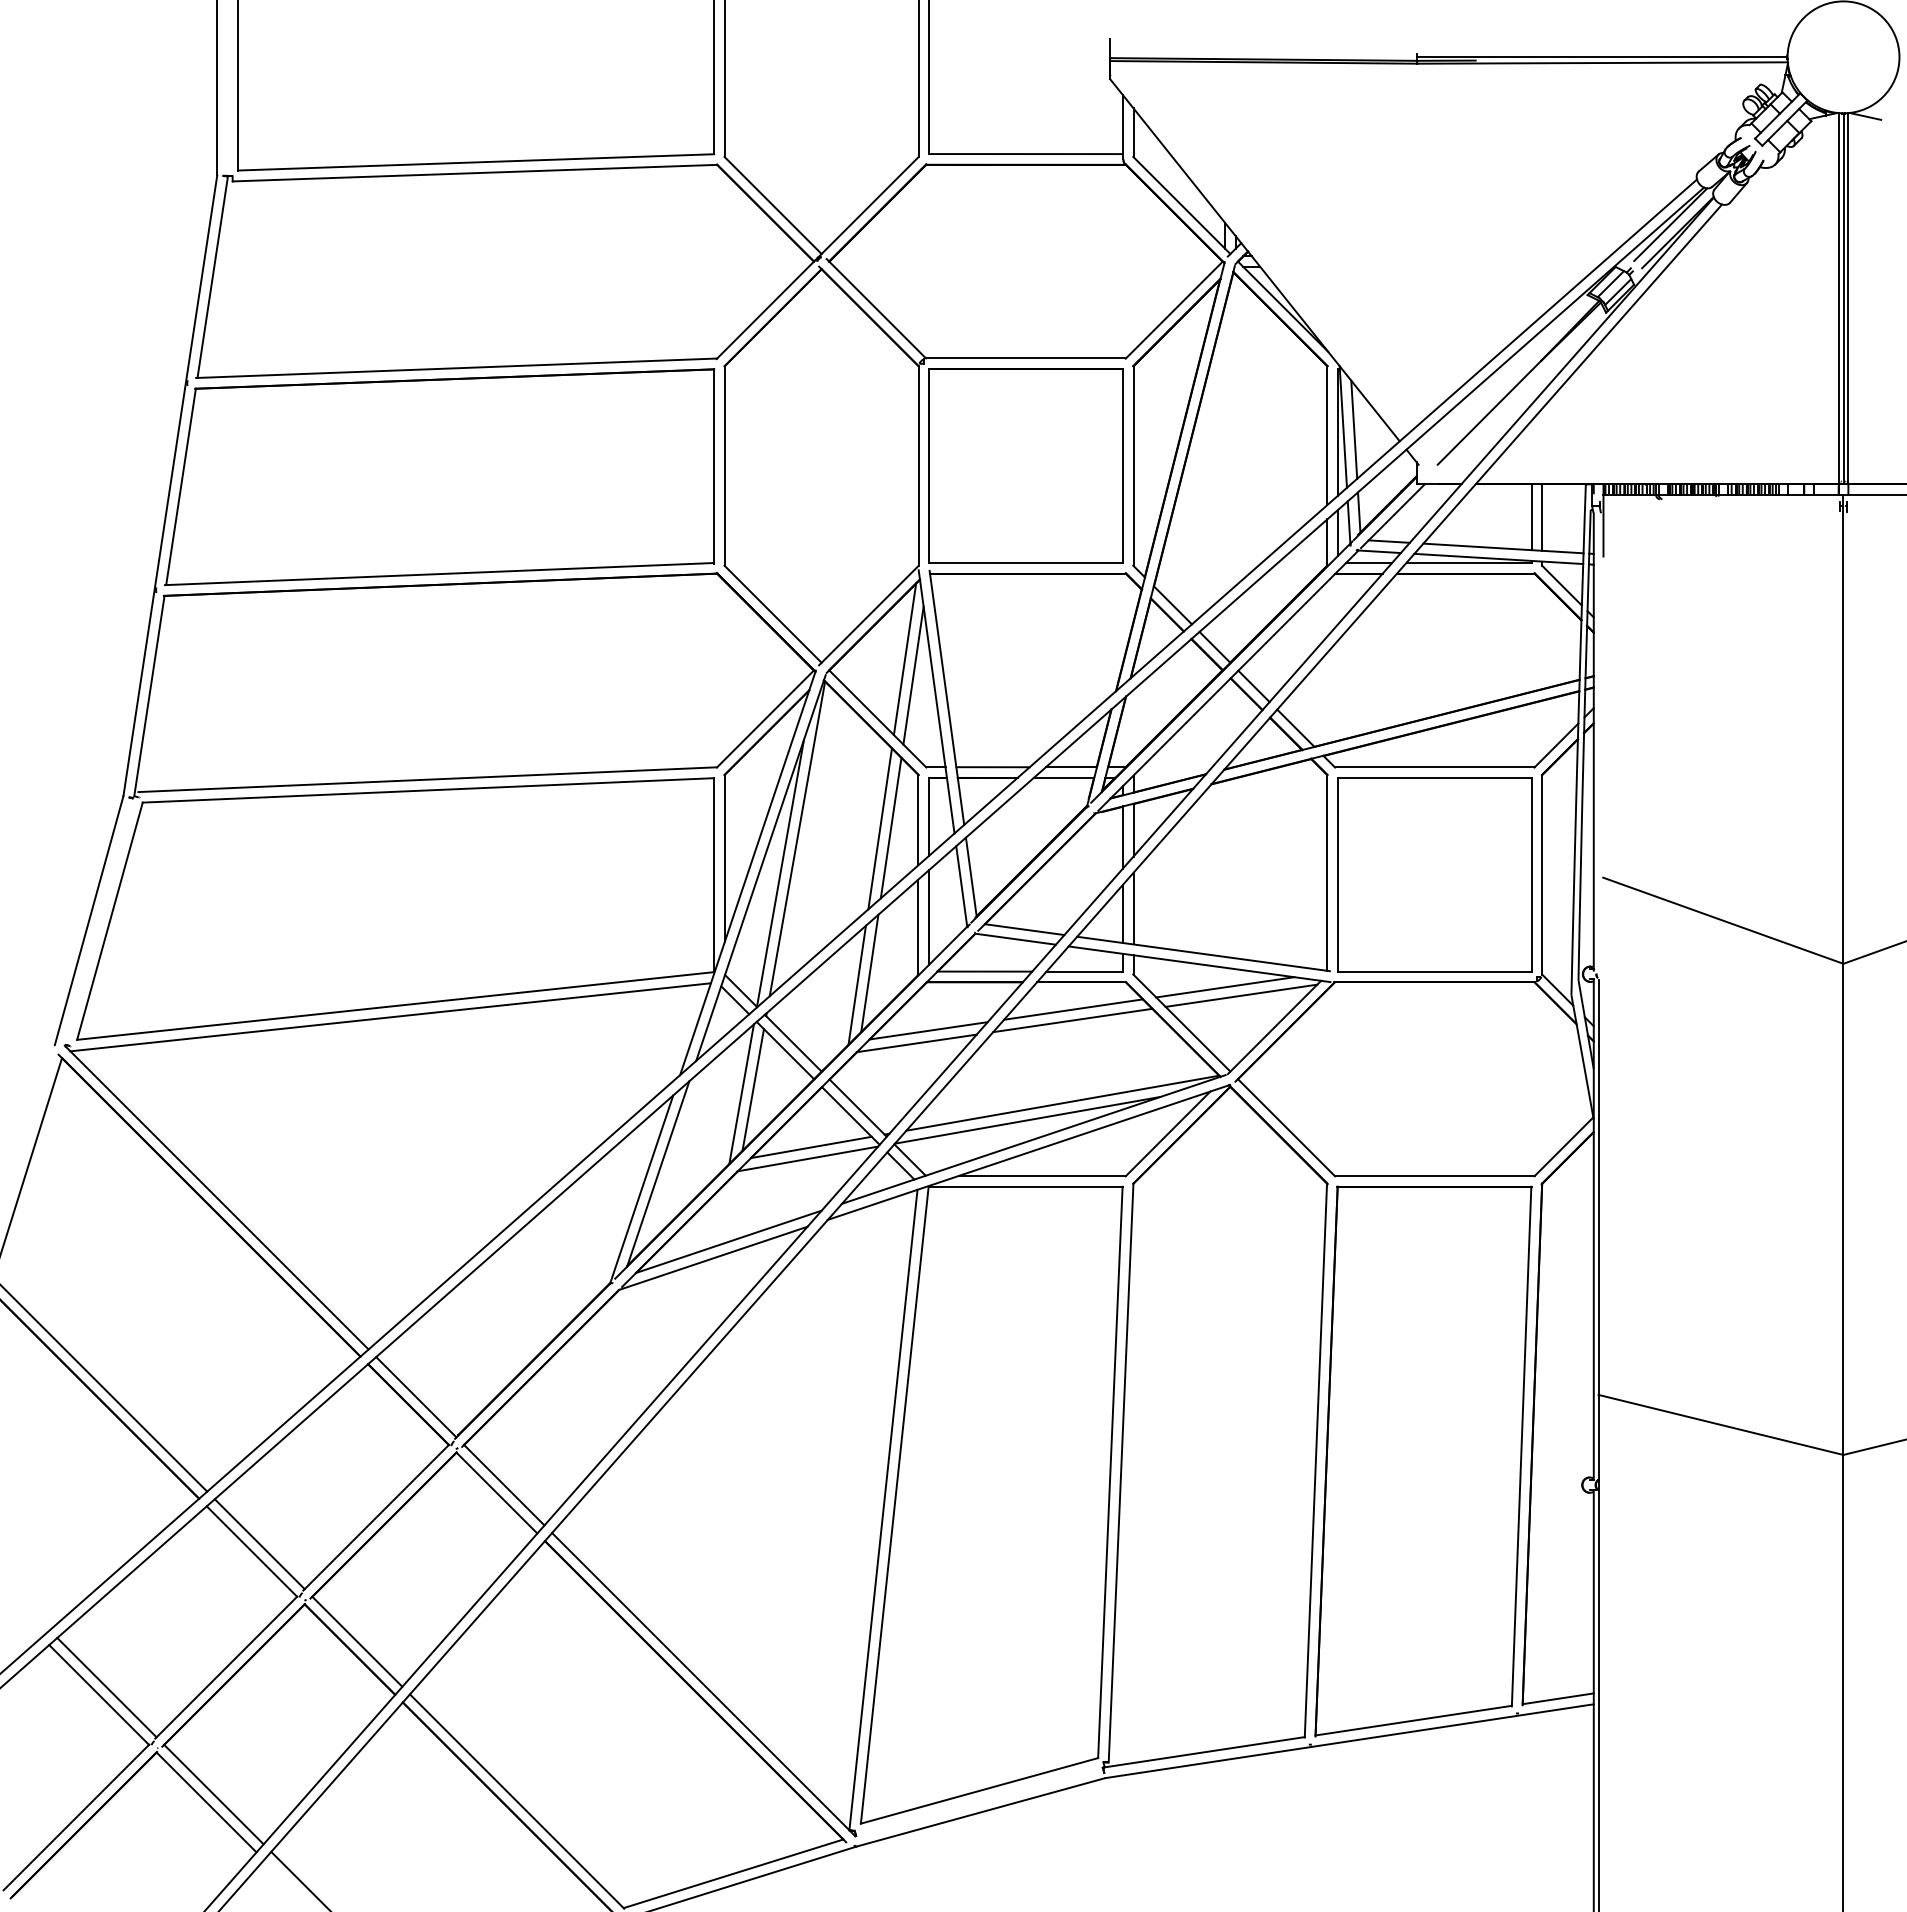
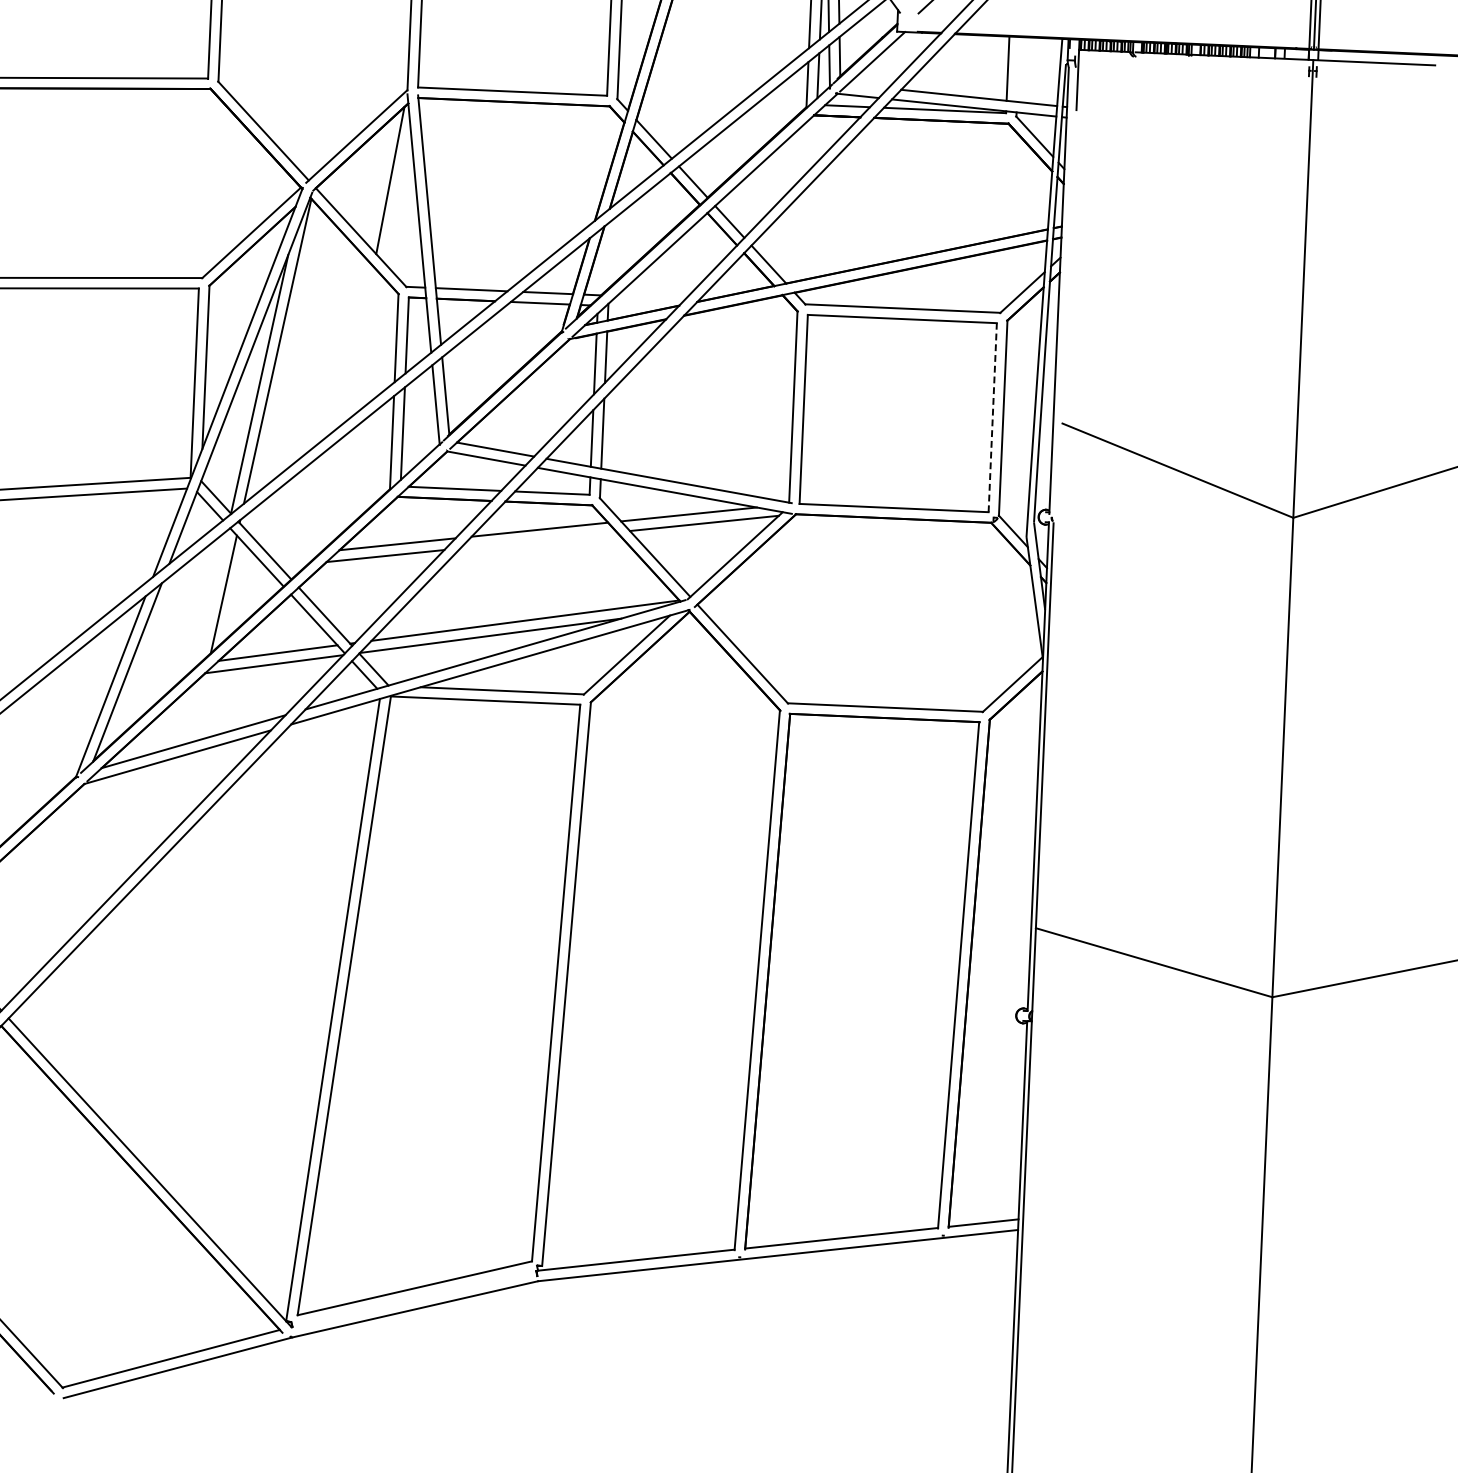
line: (1542, 517) -> (1018, 69), removed
line: (1388, 541) -> (867, 86), removed
line: (913, 675) -> (397, 196), removed
line: (890, 827) -> (369, 344), removed
line: (879, 828) -> (358, 344), removed
line: (1531, 874) -> (992, 417), solid -> dashed
line: (869, 972) -> (342, 484), removed
line: (856, 984) -> (329, 495), removed
line: (1072, 1020) -> (538, 540), removed
line: (741, 1093) -> (212, 597), removed

